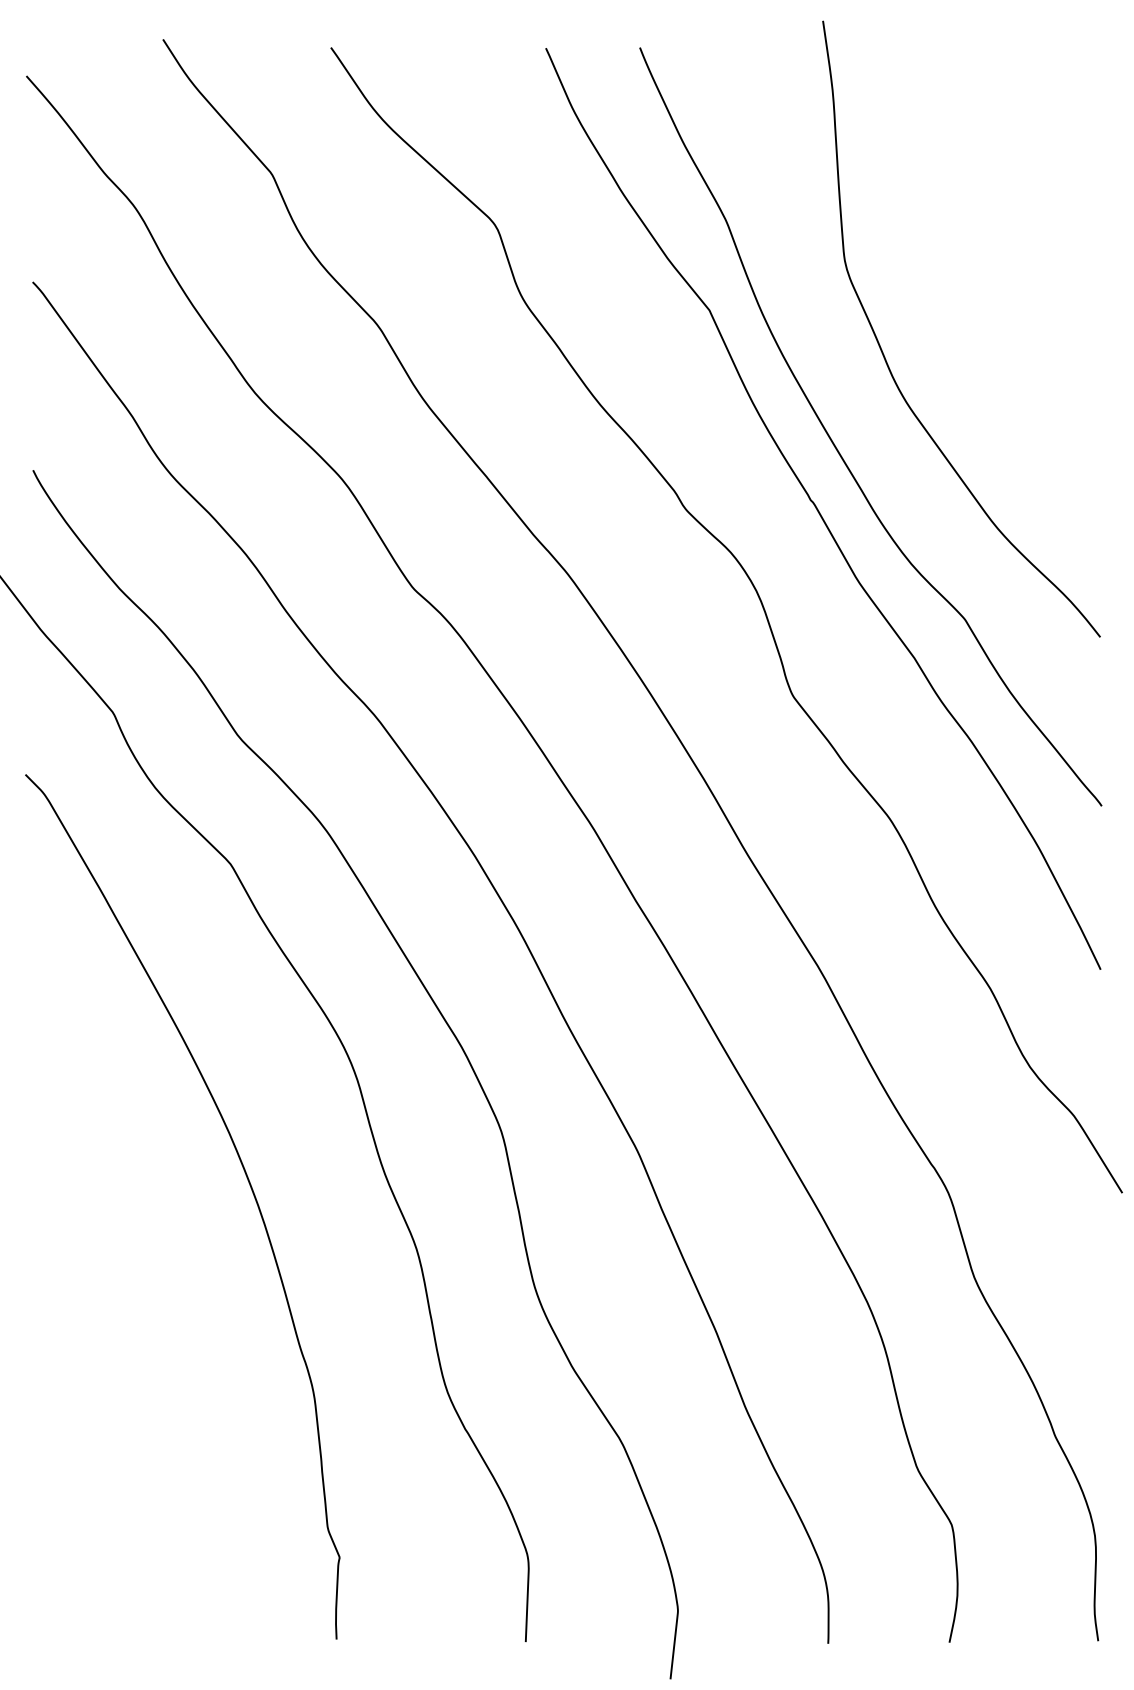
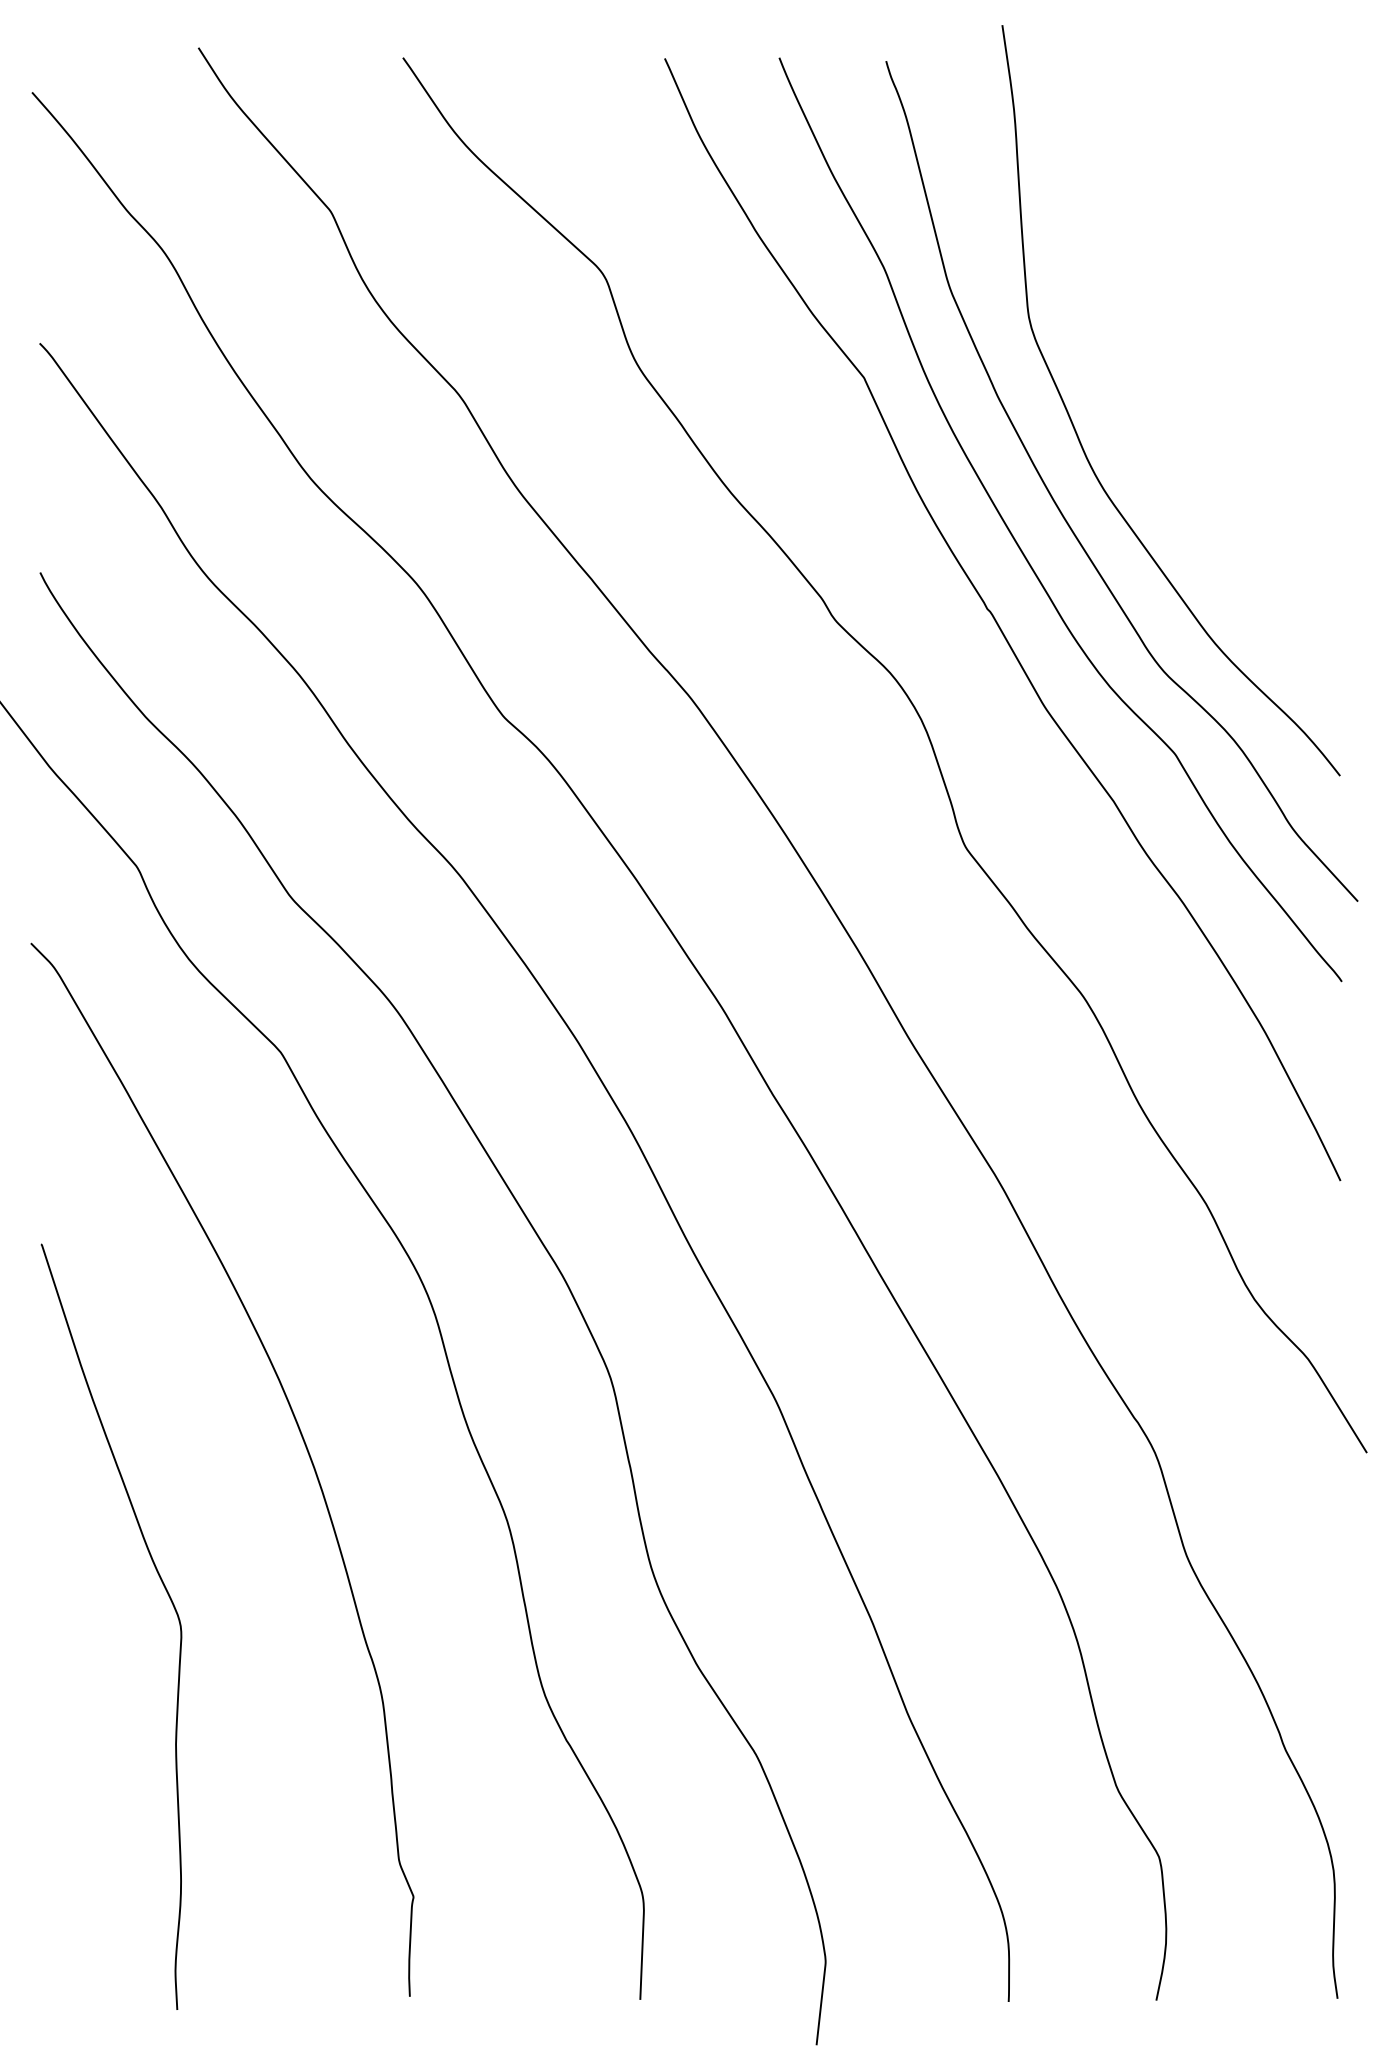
curve: (873, 422) -> (1063, 514), added
curve: (140, 1316) -> (171, 1603), added

